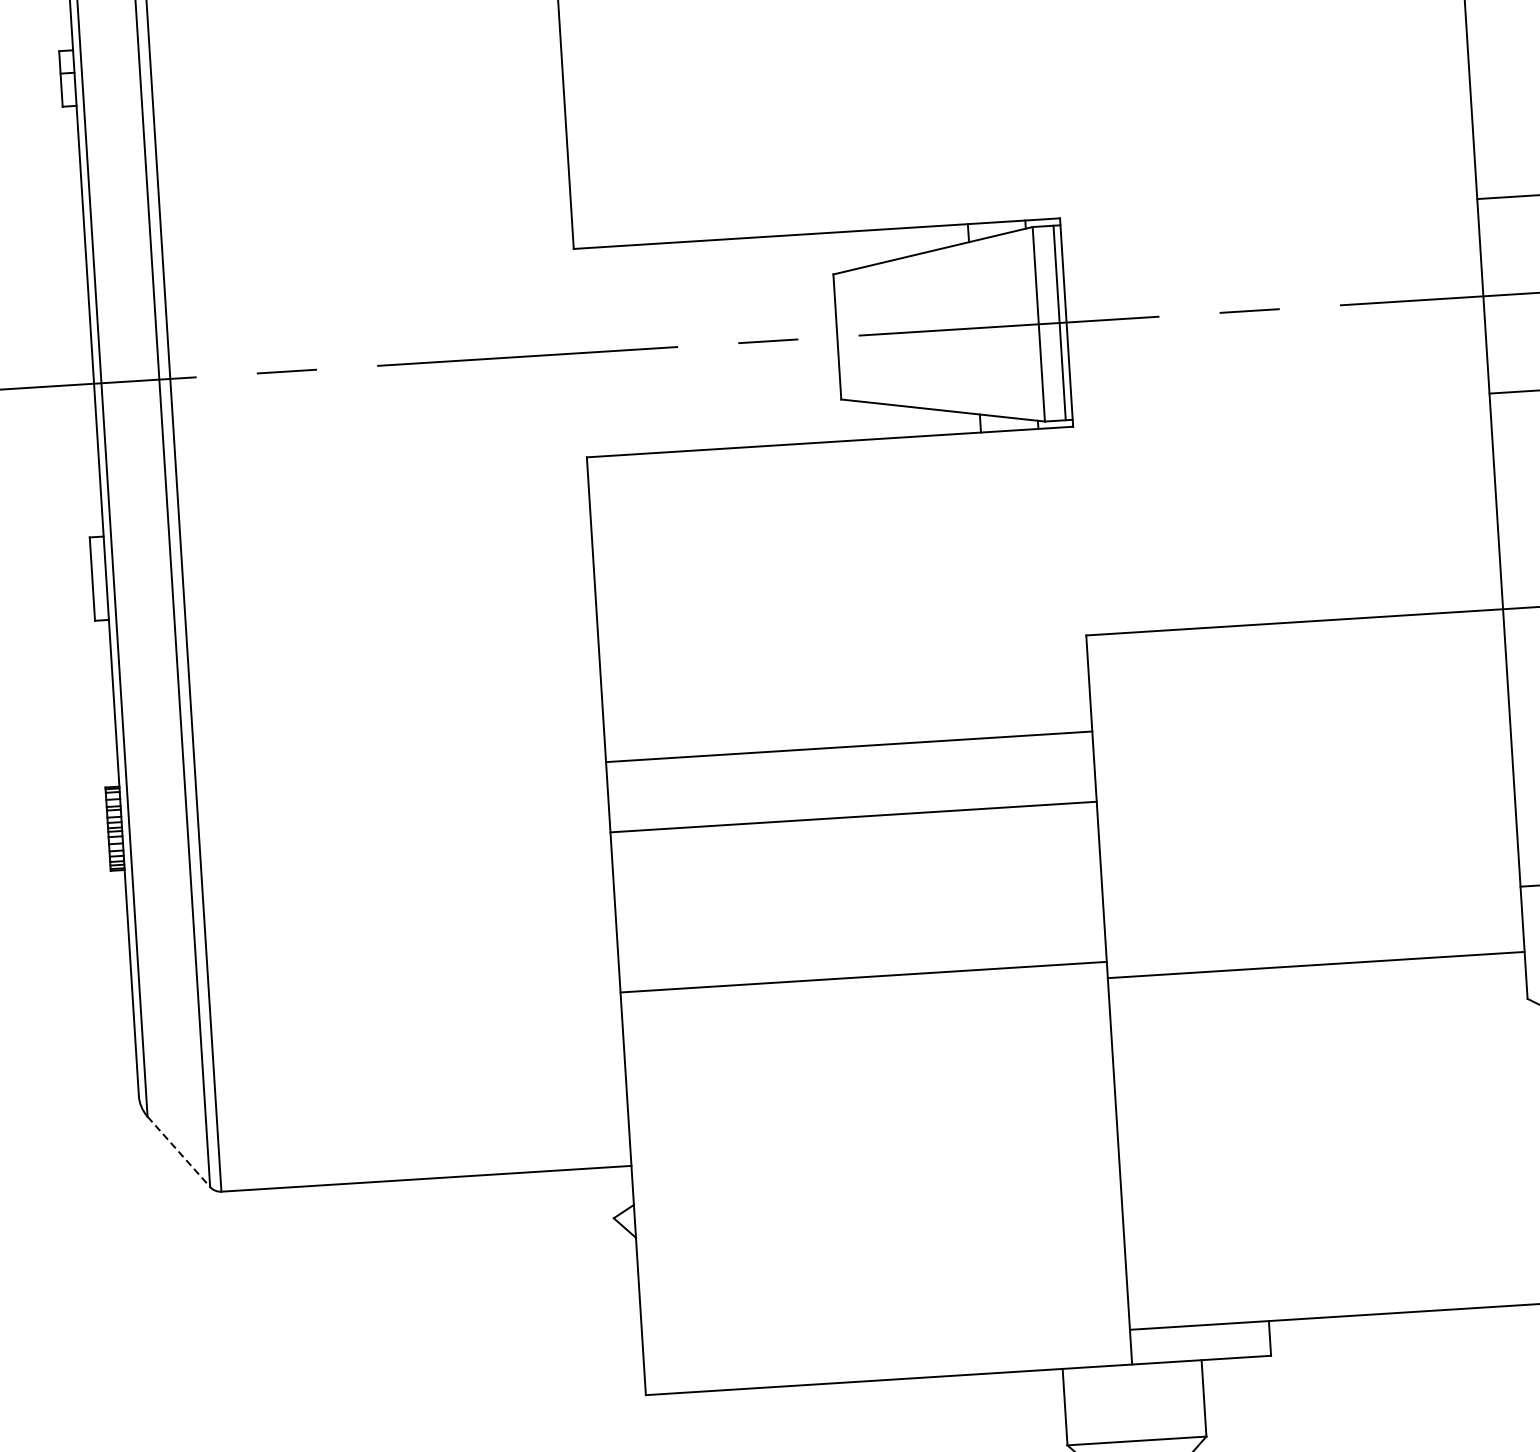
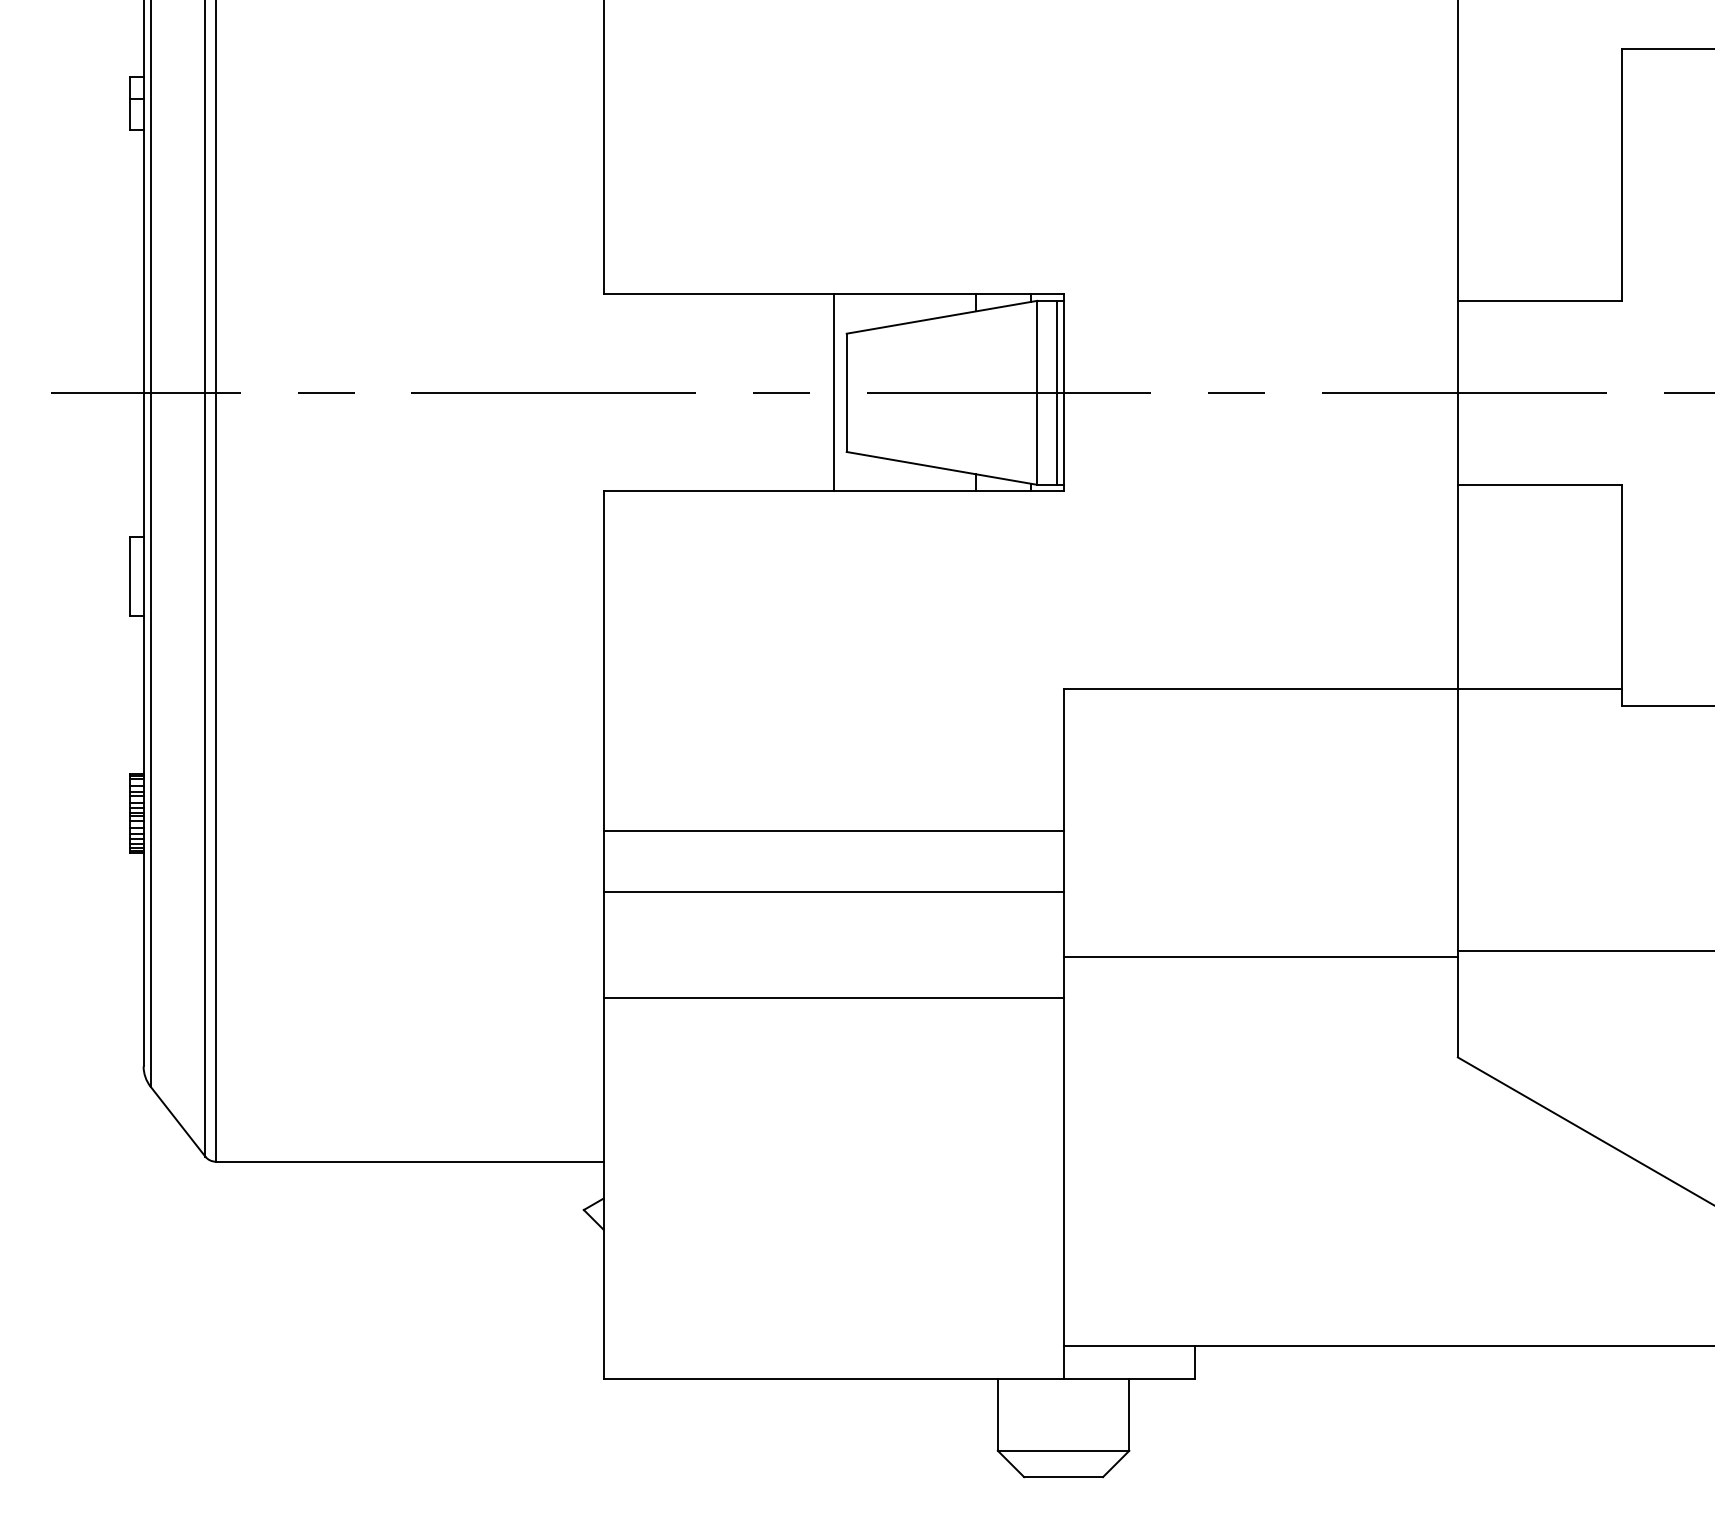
line: (823, 337) -> (833, 392), added
line: (849, 746) -> (833, 830), moved
line: (853, 817) -> (833, 892), moved
line: (1316, 965) -> (1260, 957), moved
line: (179, 1152) -> (178, 1122), dashed -> solid

